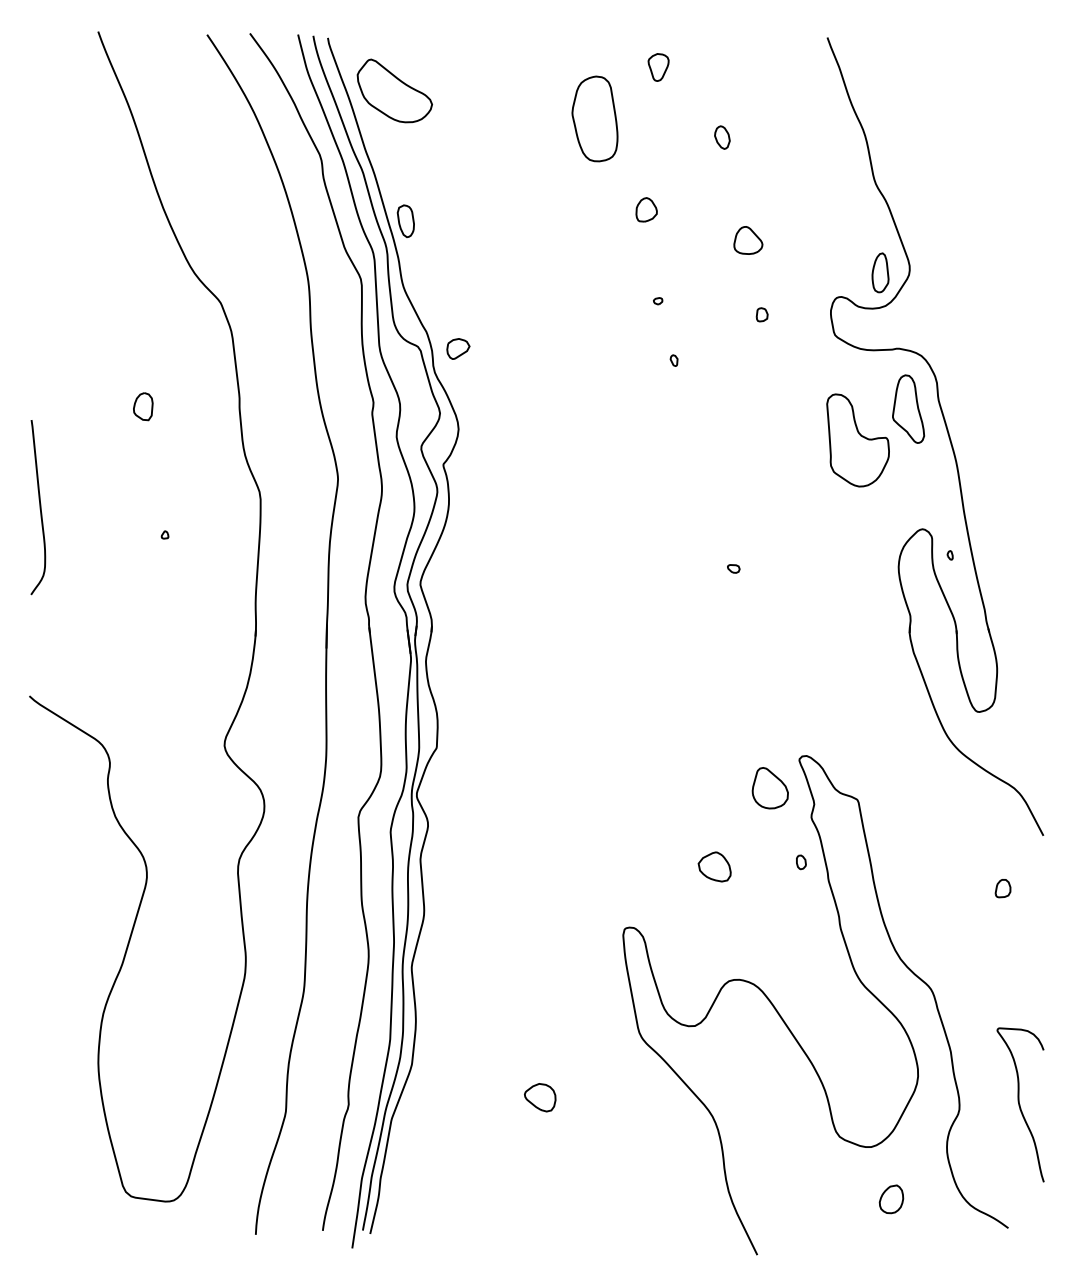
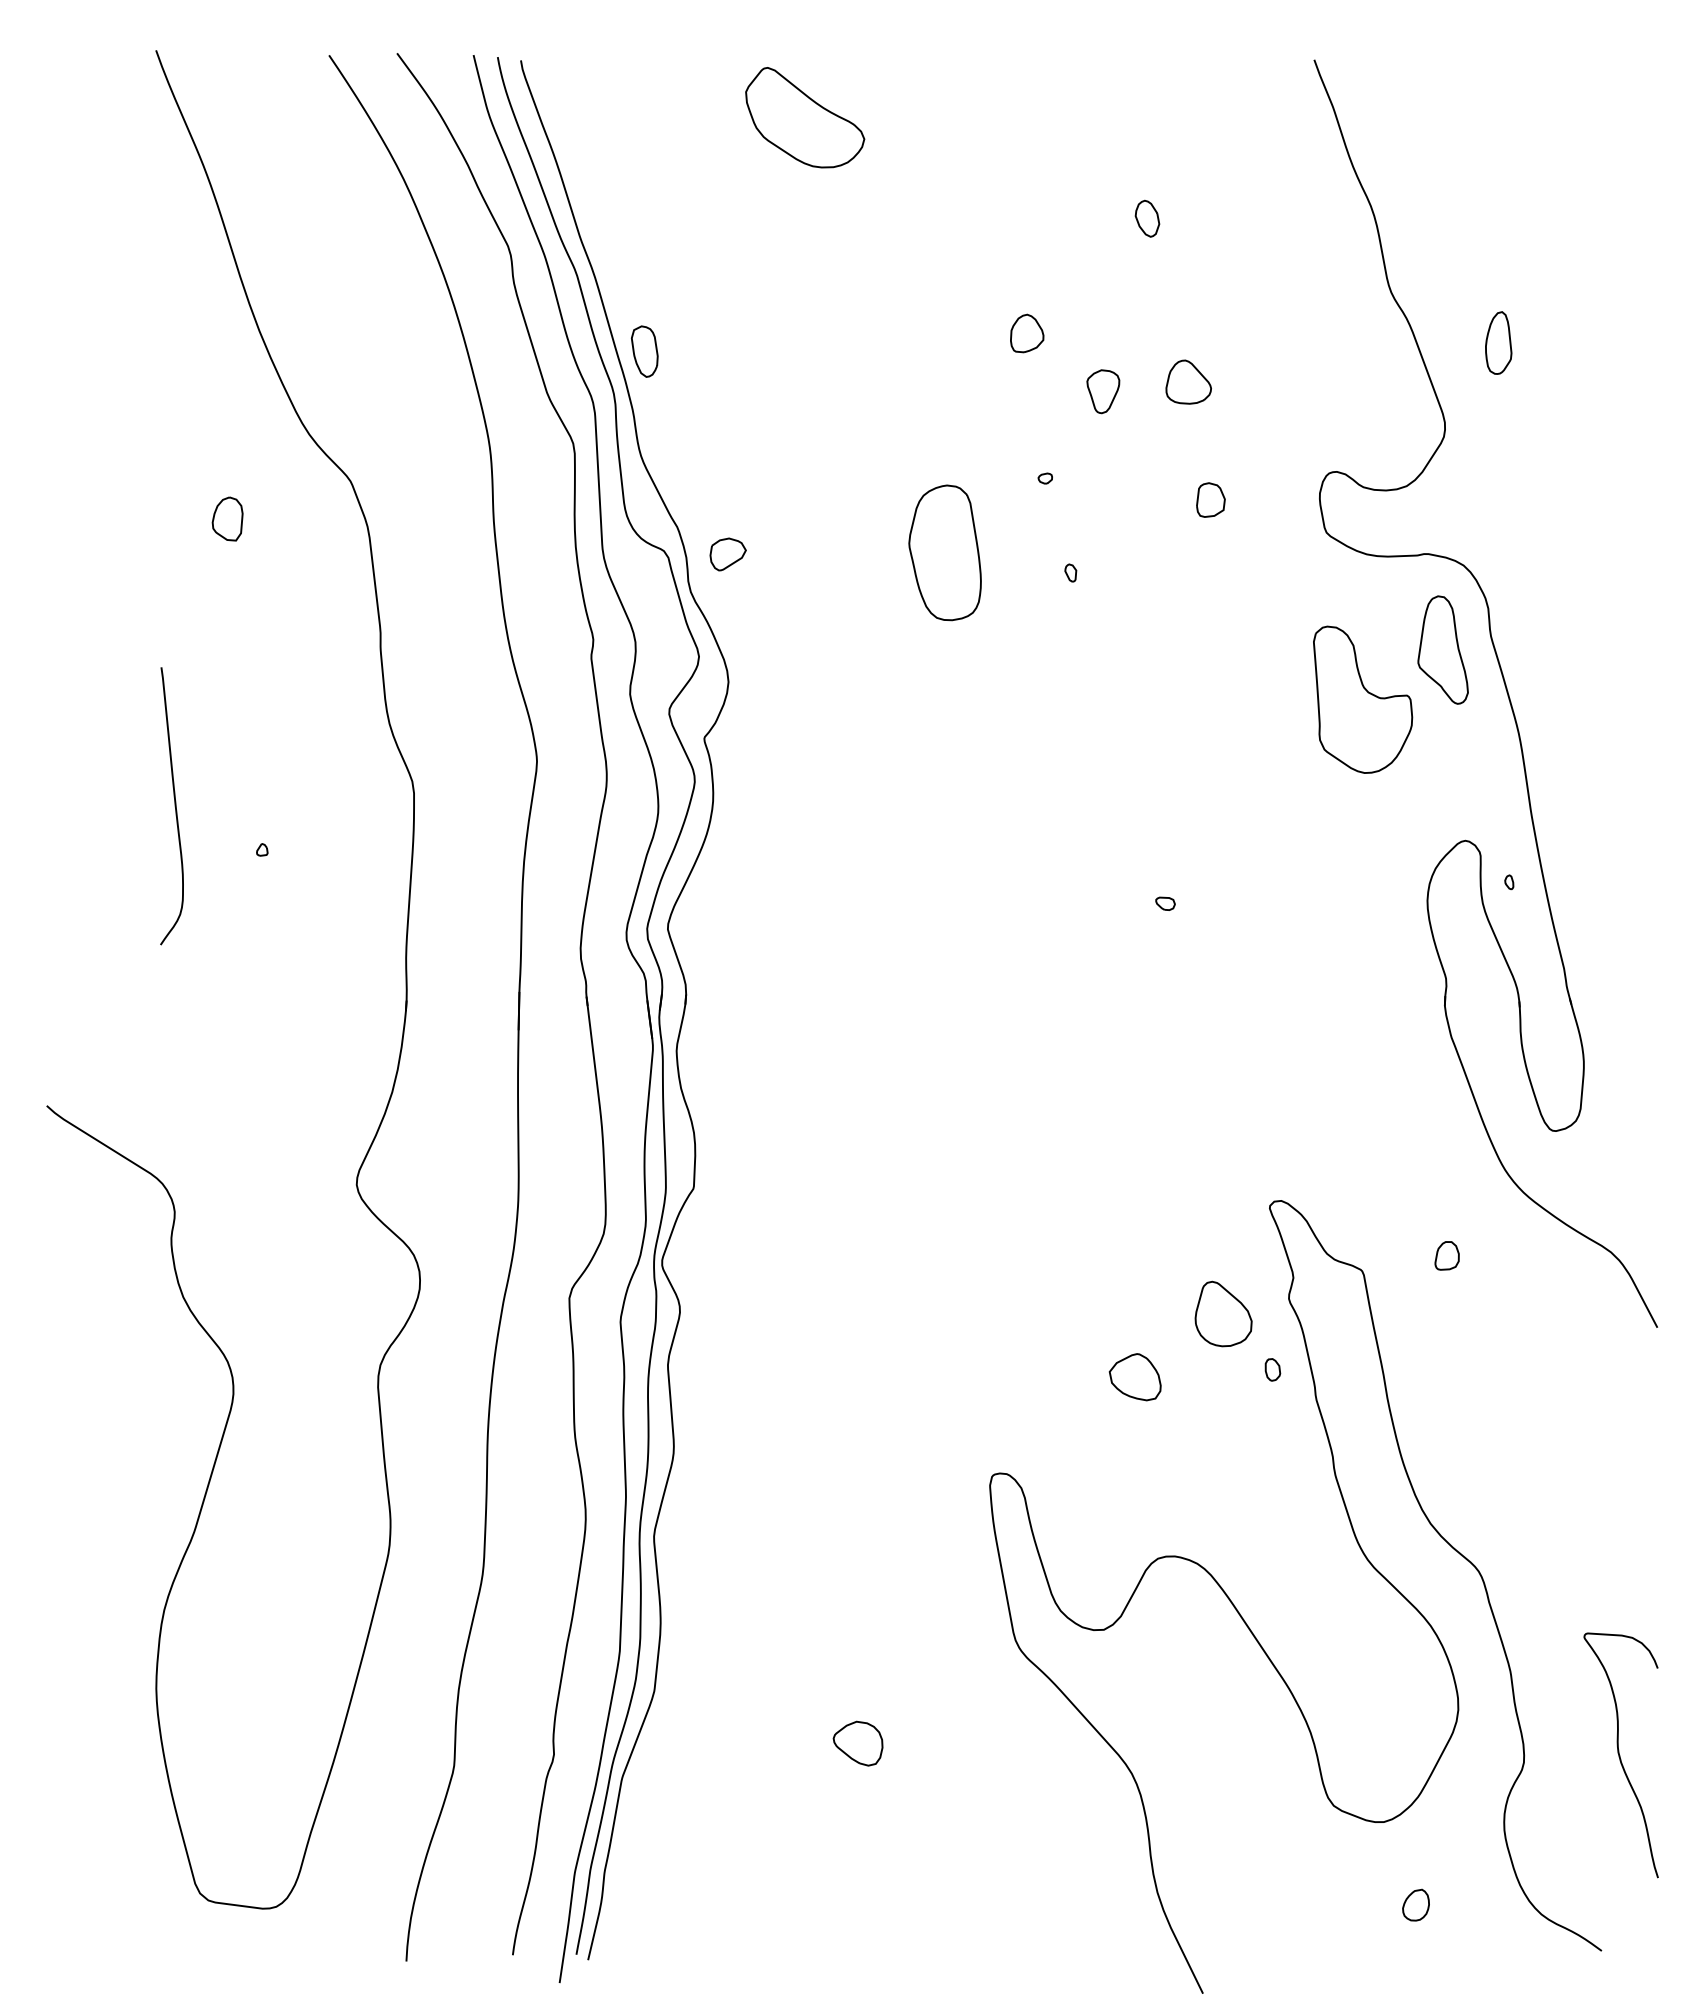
part: (658, 67) -> (1103, 391), moved
part: (394, 90) -> (804, 116), moved
part: (594, 118) -> (944, 552), moved
part: (880, 272) -> (1498, 342), moved
part: (761, 314) -> (1209, 499), size x1.6
part: (143, 406) -> (228, 518), moved
curve: (39, 507) -> (174, 806), moved
part: (769, 788) -> (1222, 1314), moved
part: (1002, 888) -> (1446, 1255), moved
part: (891, 1199) -> (1416, 1905), size x0.7

